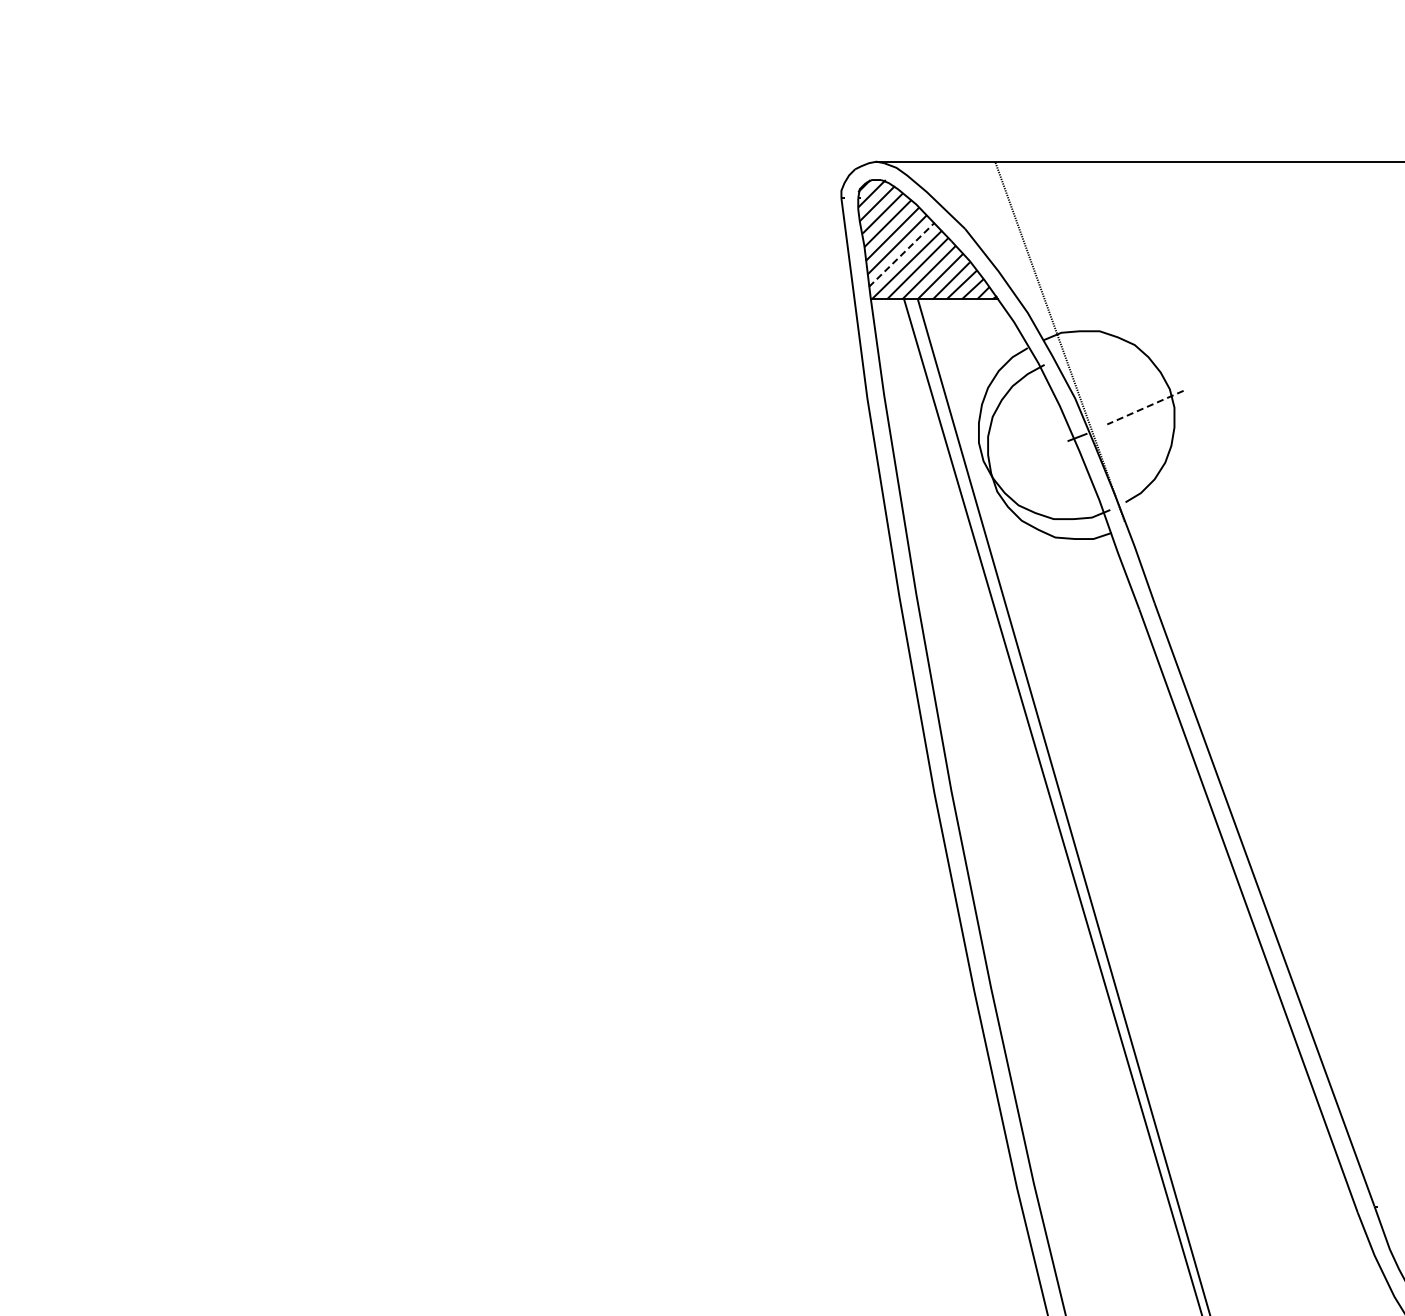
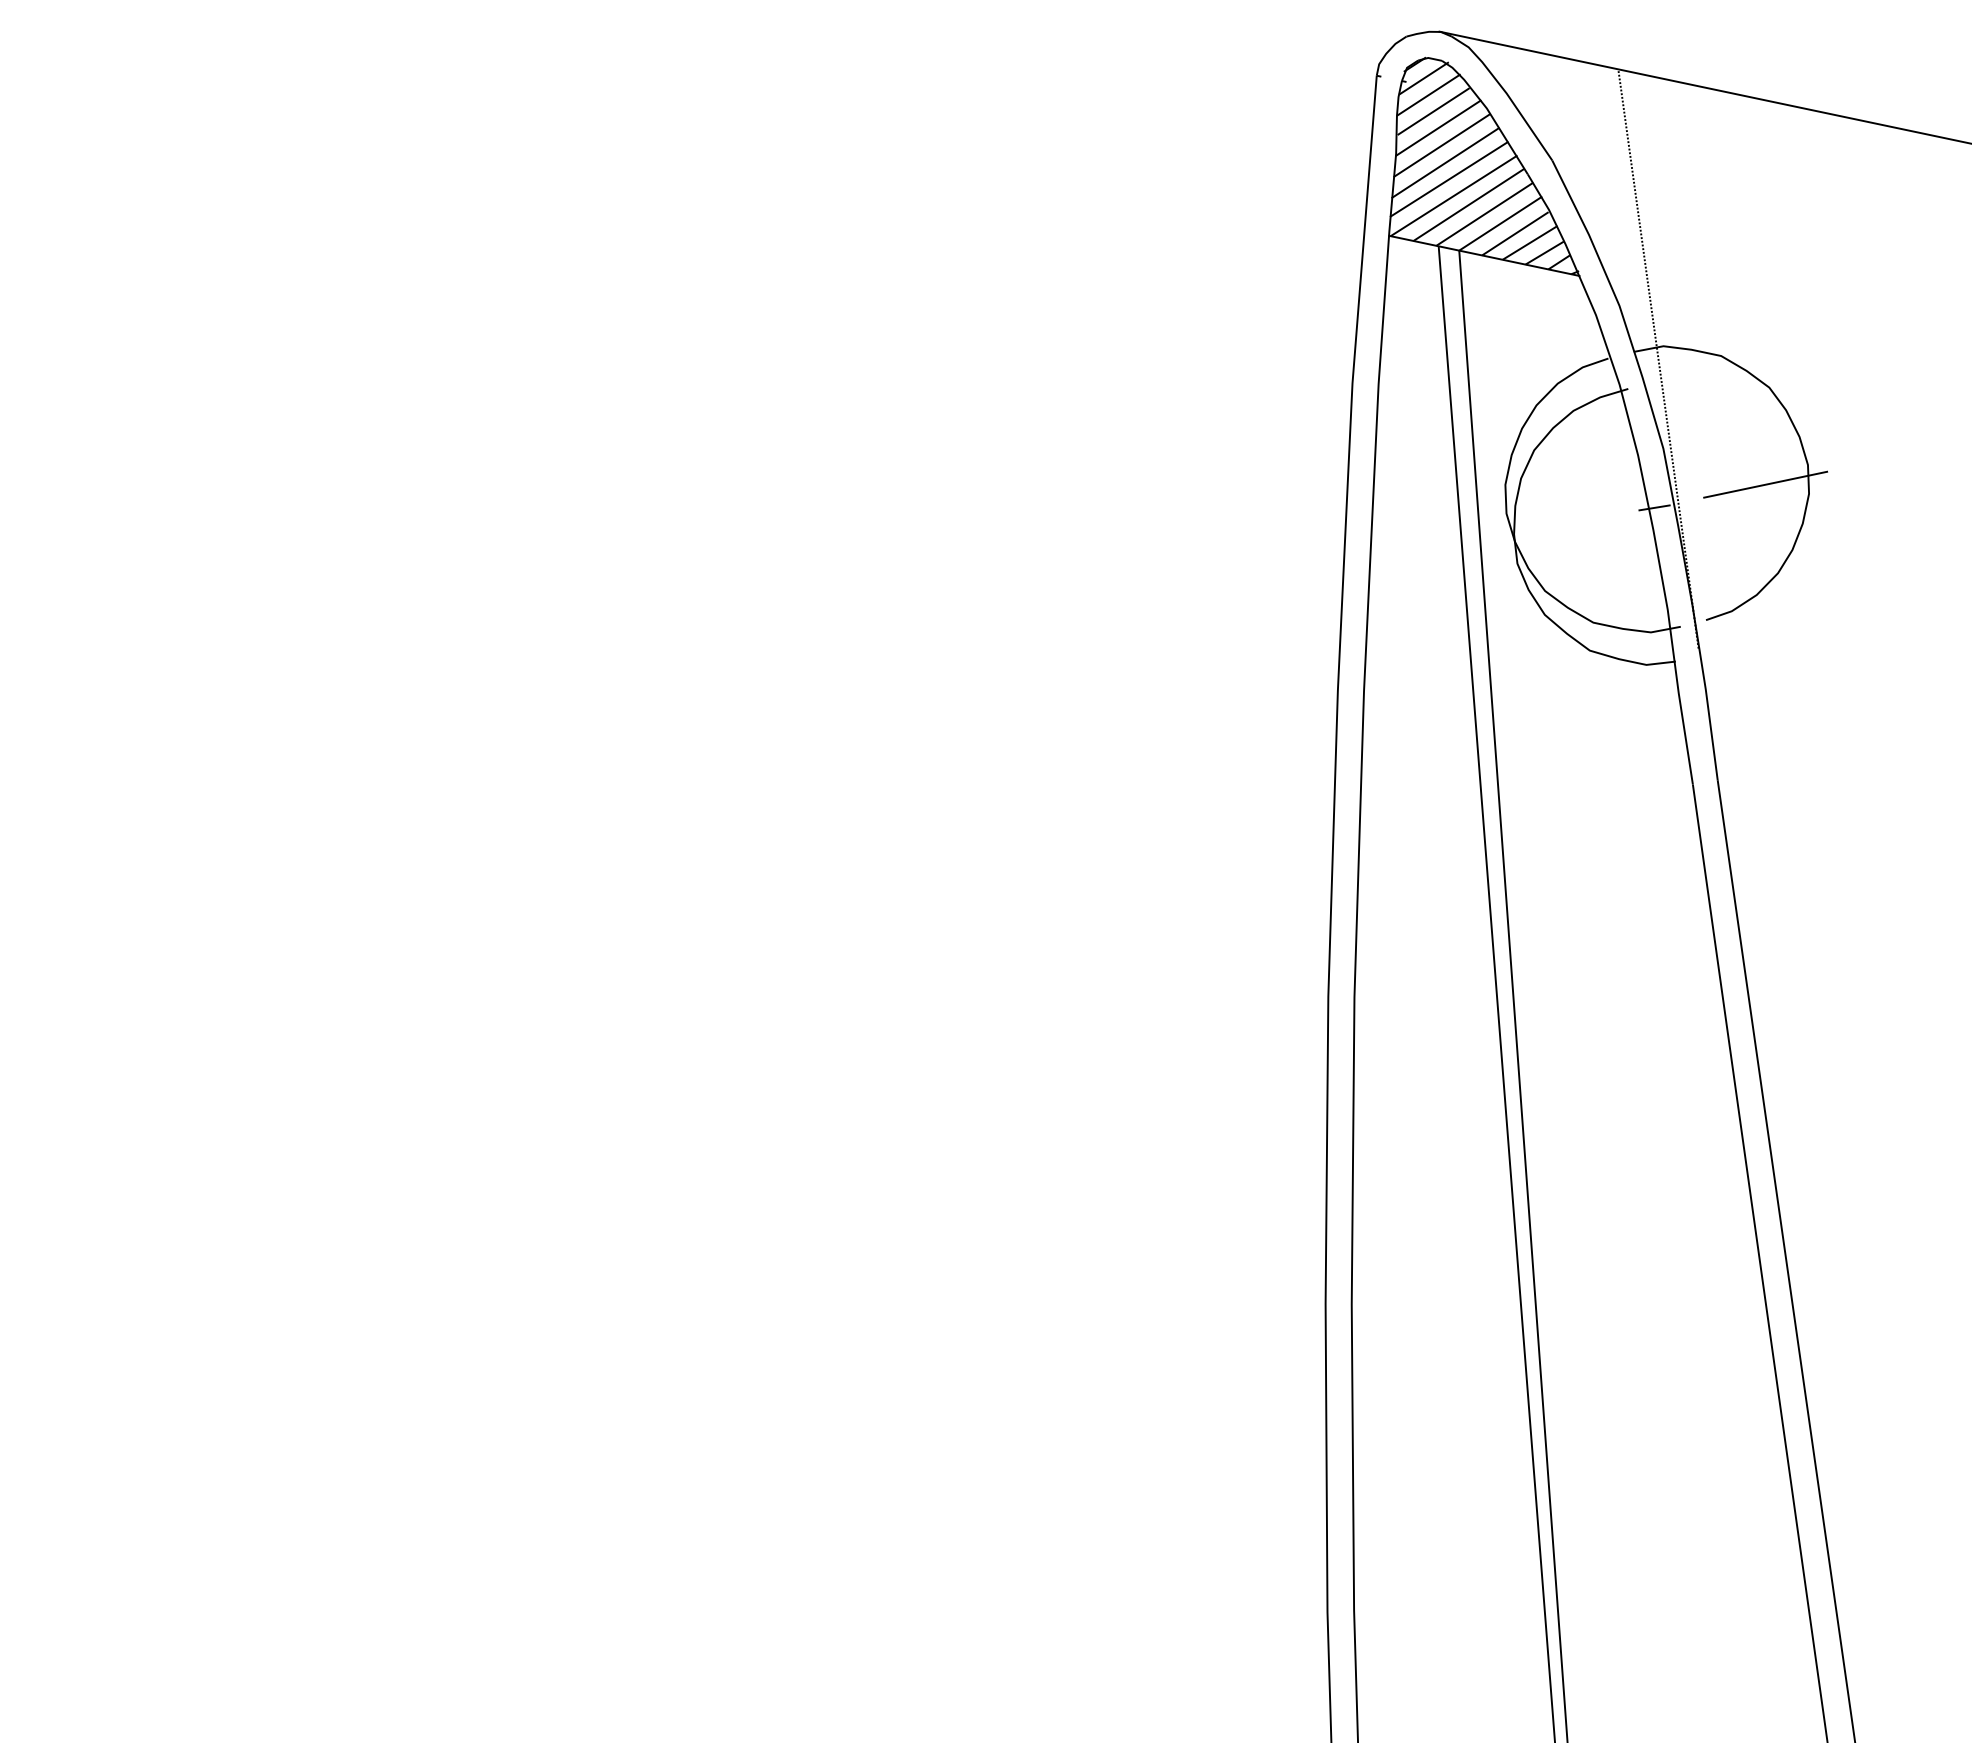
line: (901, 254) -> (1448, 178), dashed -> solid
line: (1145, 407) -> (1765, 484), dashed -> solid

